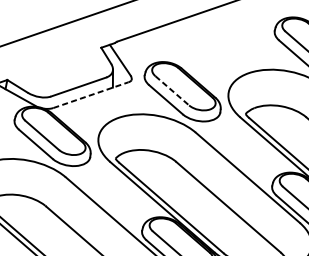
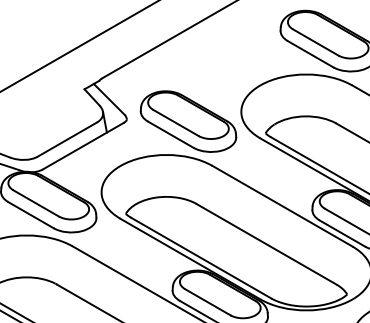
line: (172, 91) -> (176, 123), dashed -> solid
line: (91, 95) -> (83, 146), dashed -> solid

